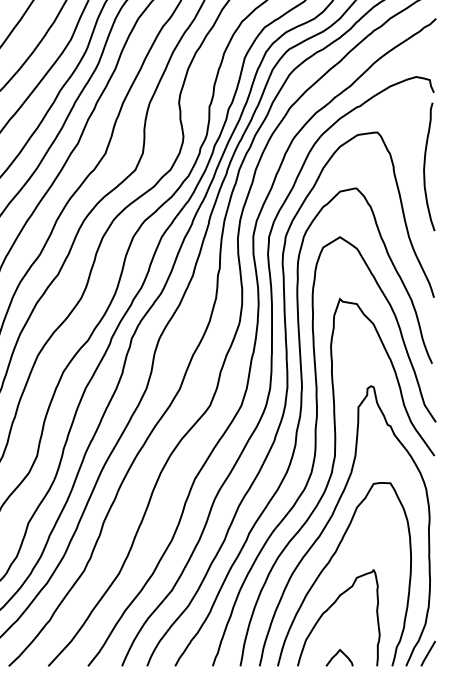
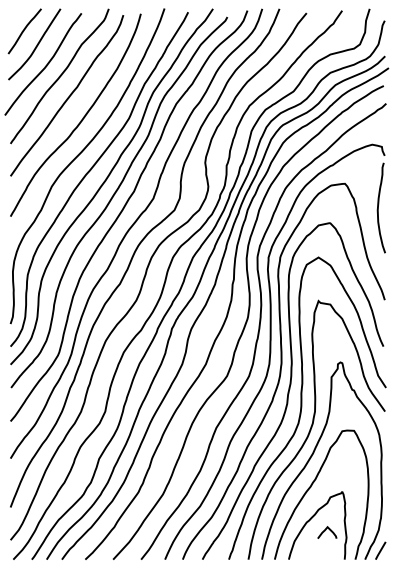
curve: (338, 654) -> (326, 530), moved

